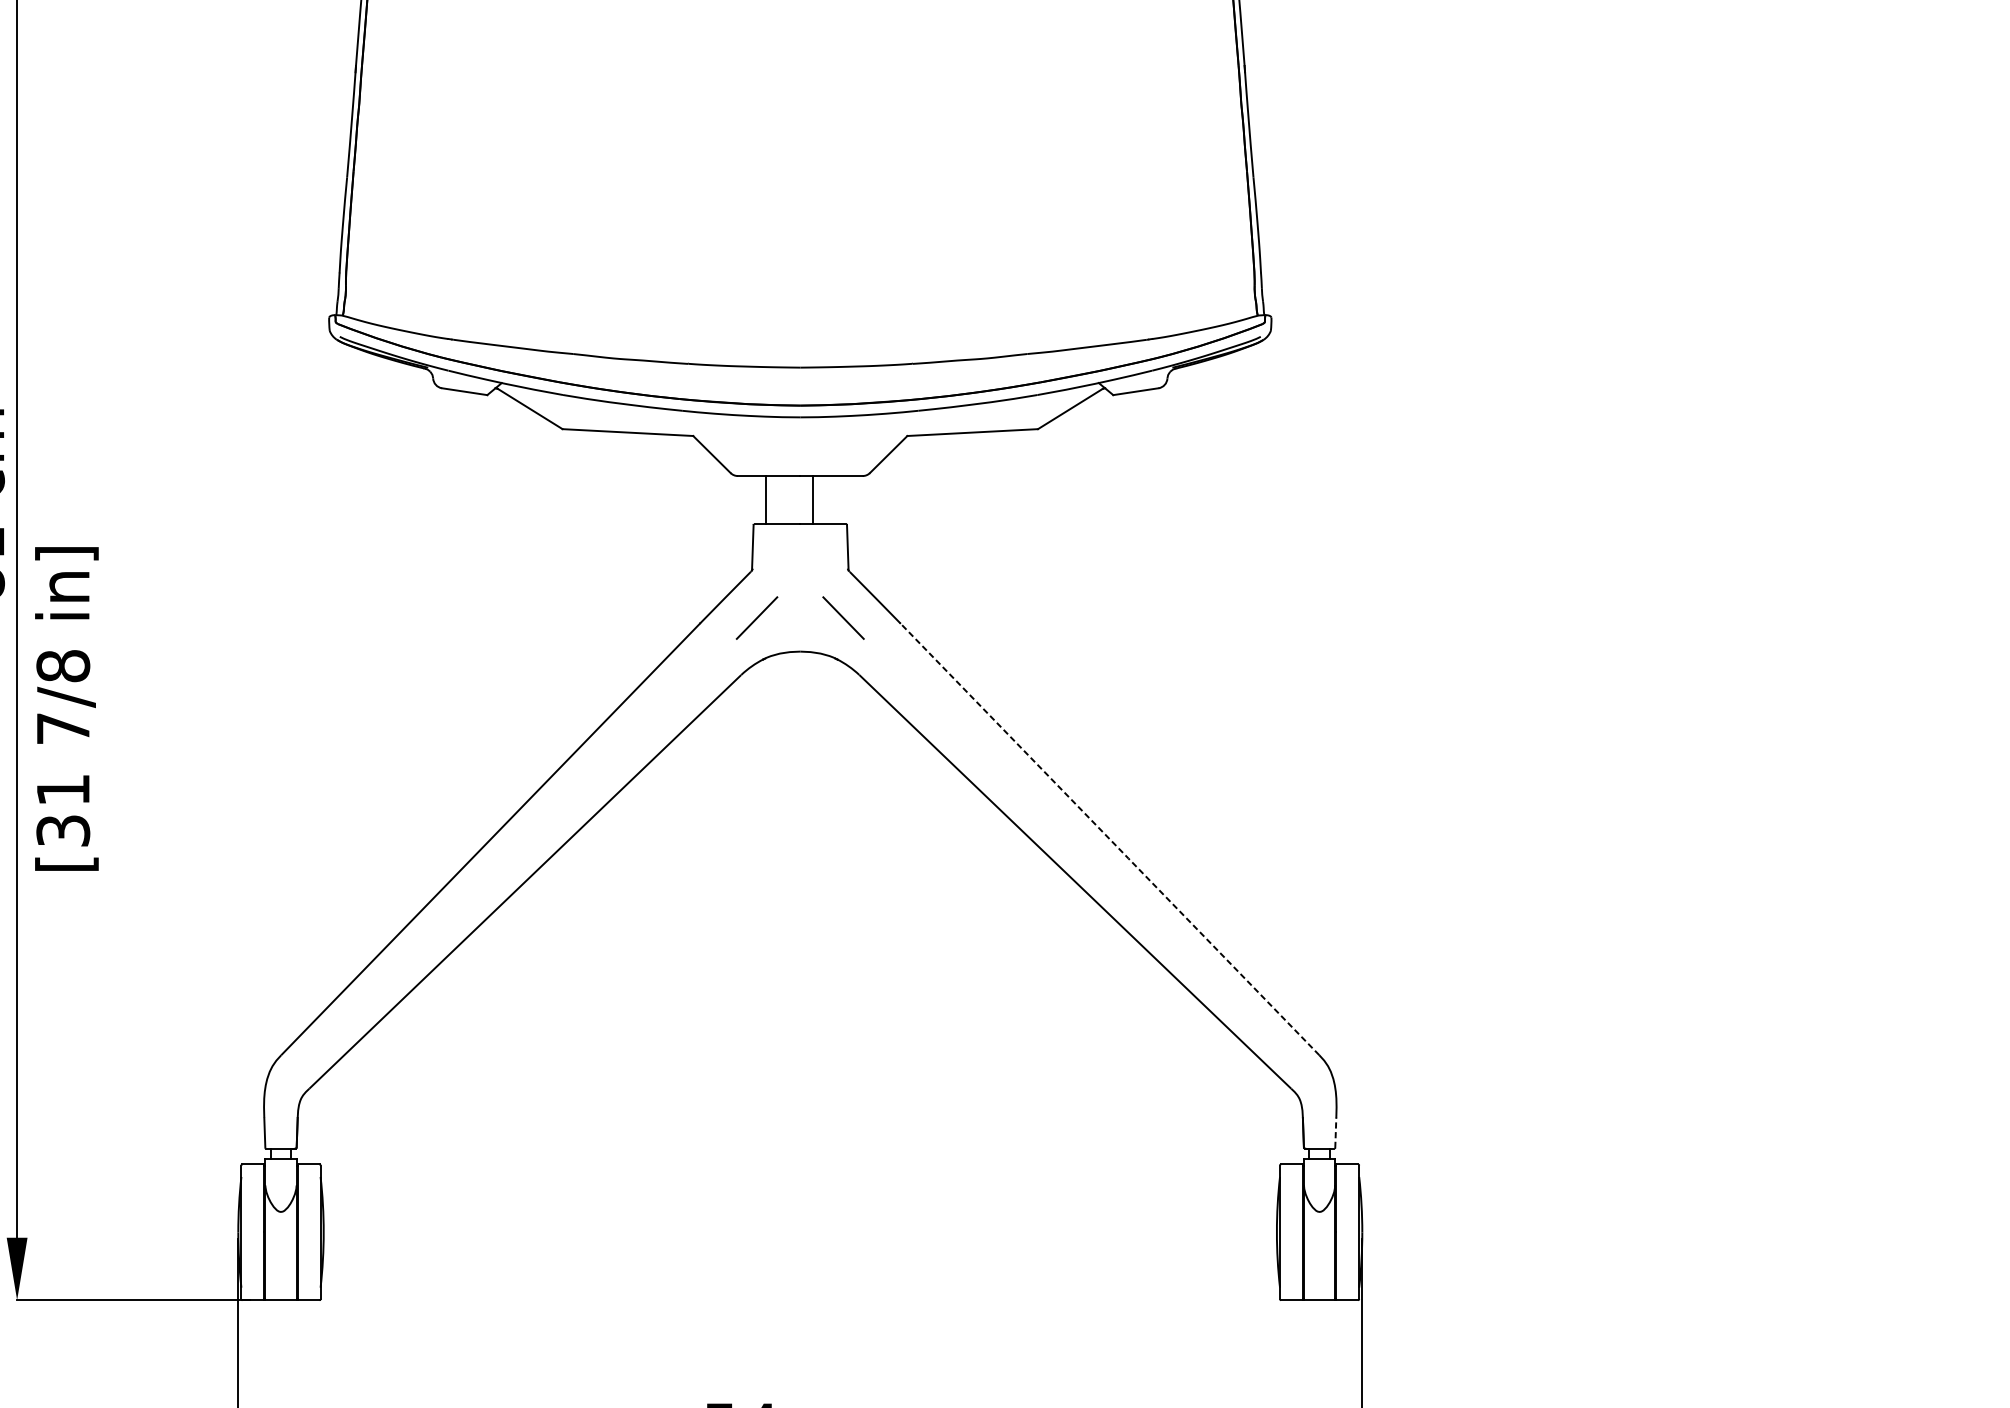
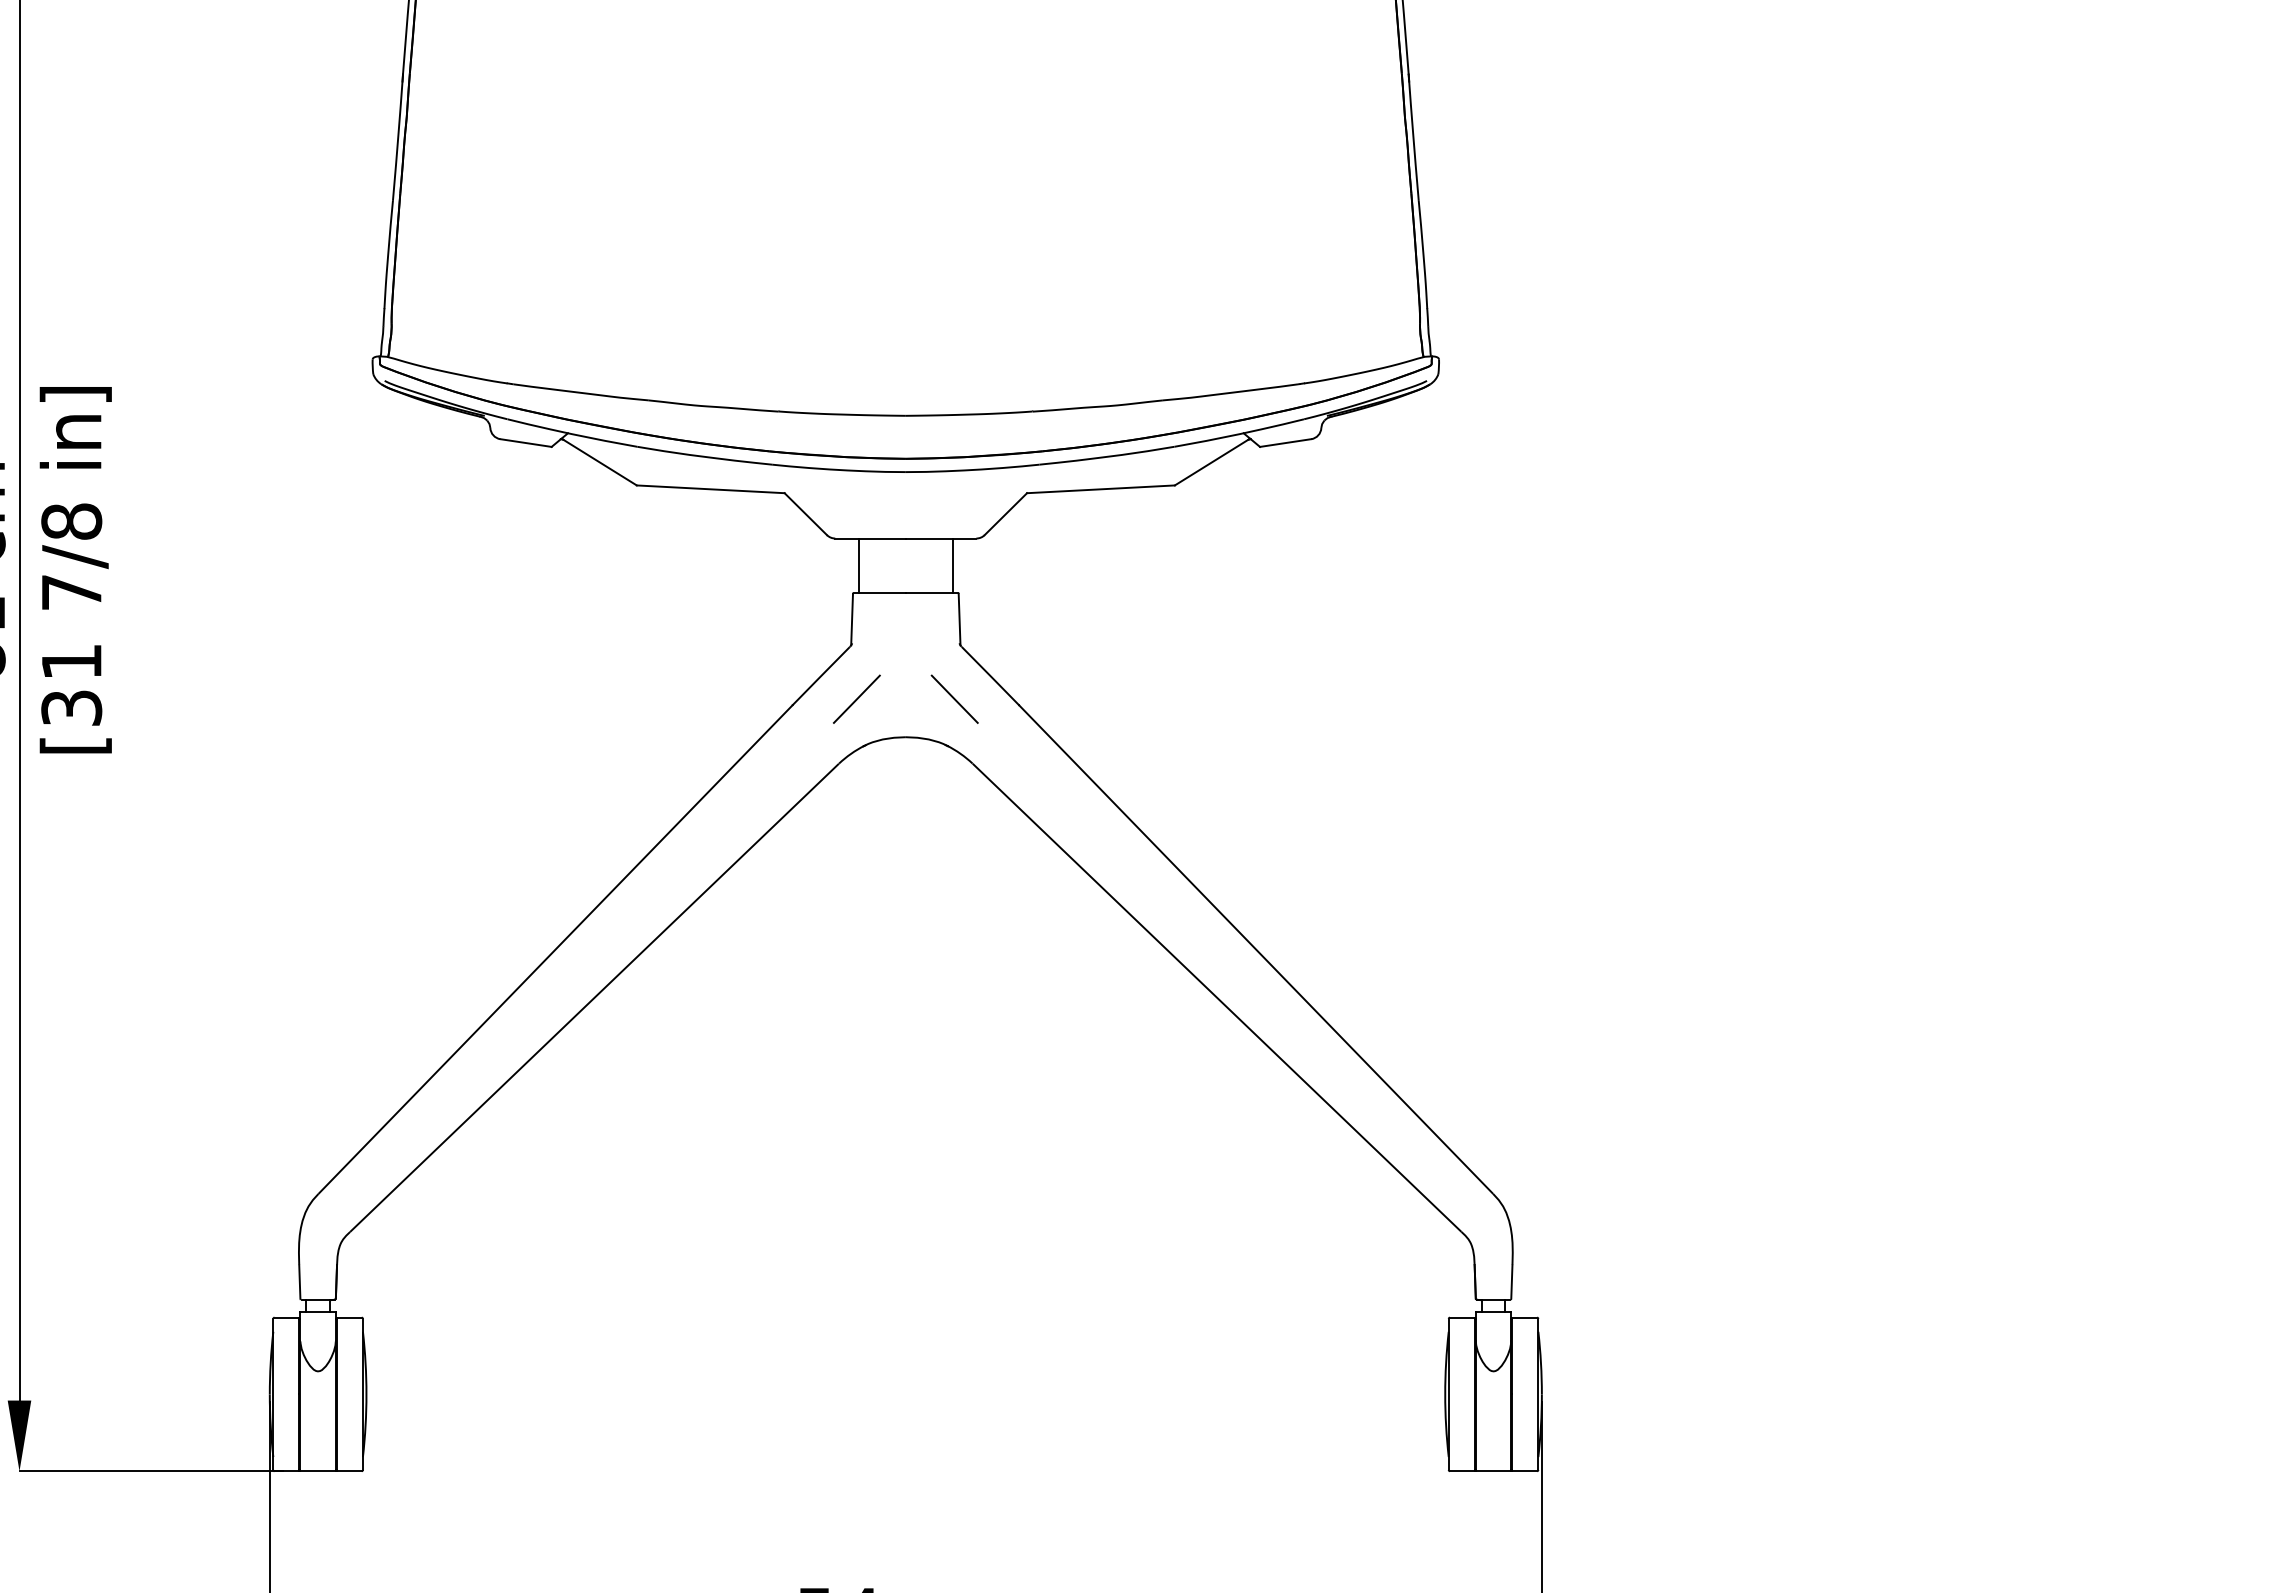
line: (766, 499) -> (953, 565), moved
line: (812, 499) -> (858, 565), moved
text: (66, 709) -> (75, 570), moved
line: (1110, 839) -> (1256, 949), dashed -> solid
line: (1335, 1131) -> (1511, 1280), dashed -> solid

